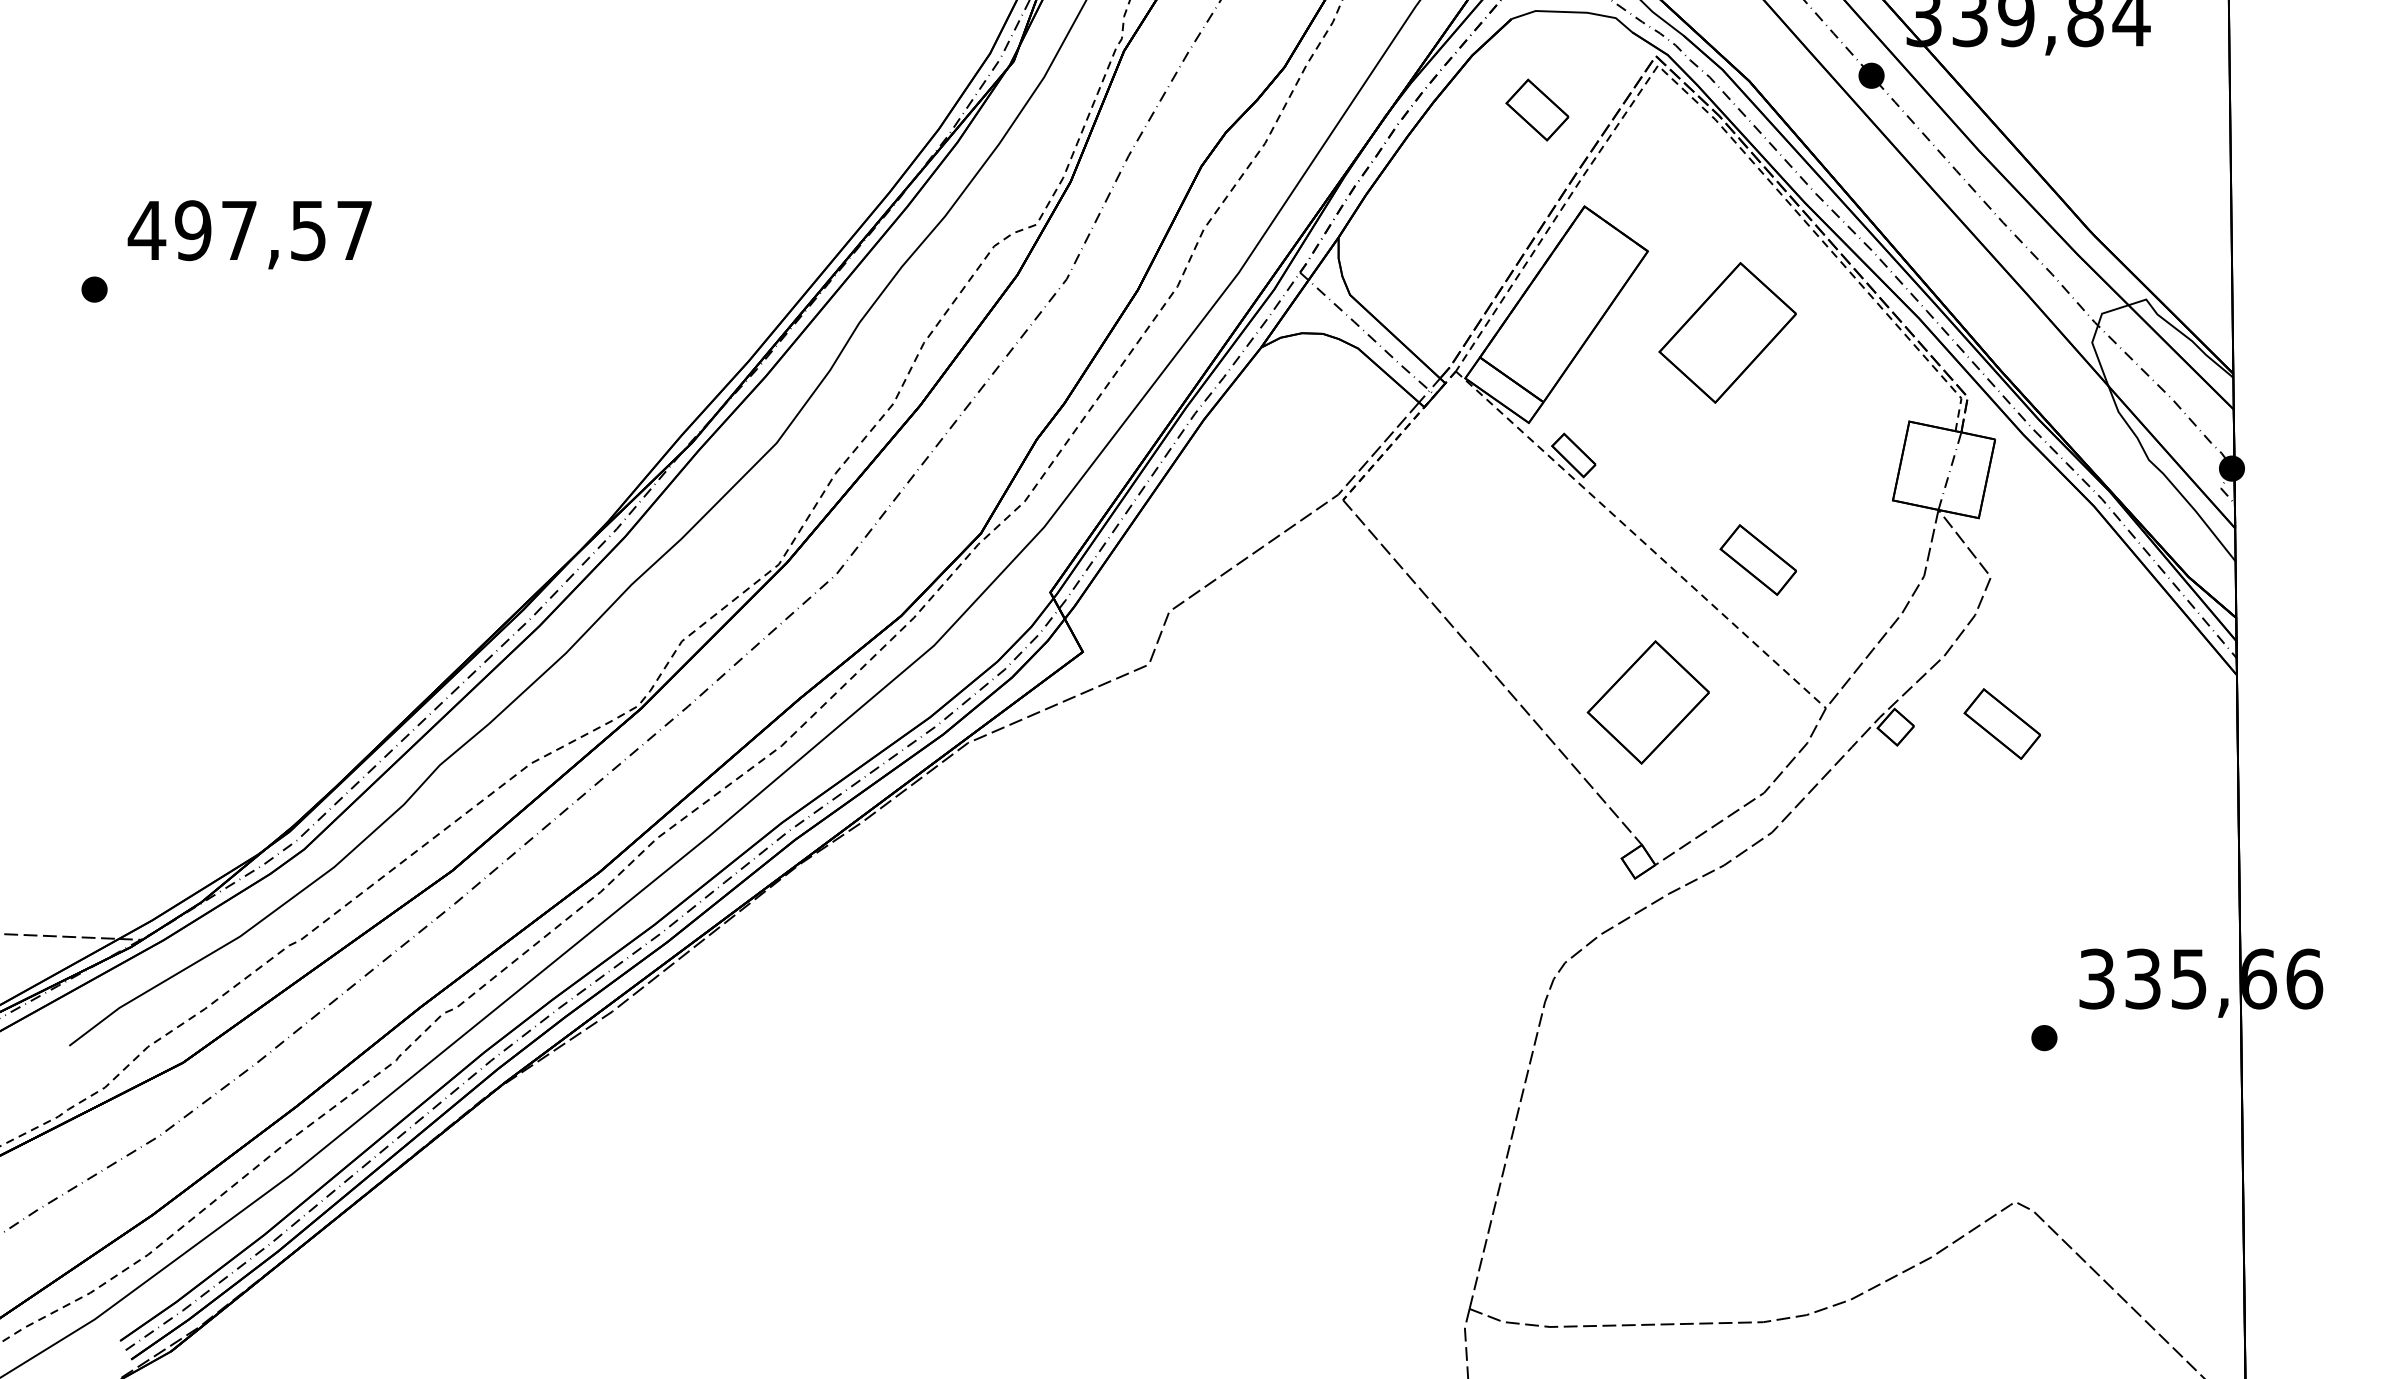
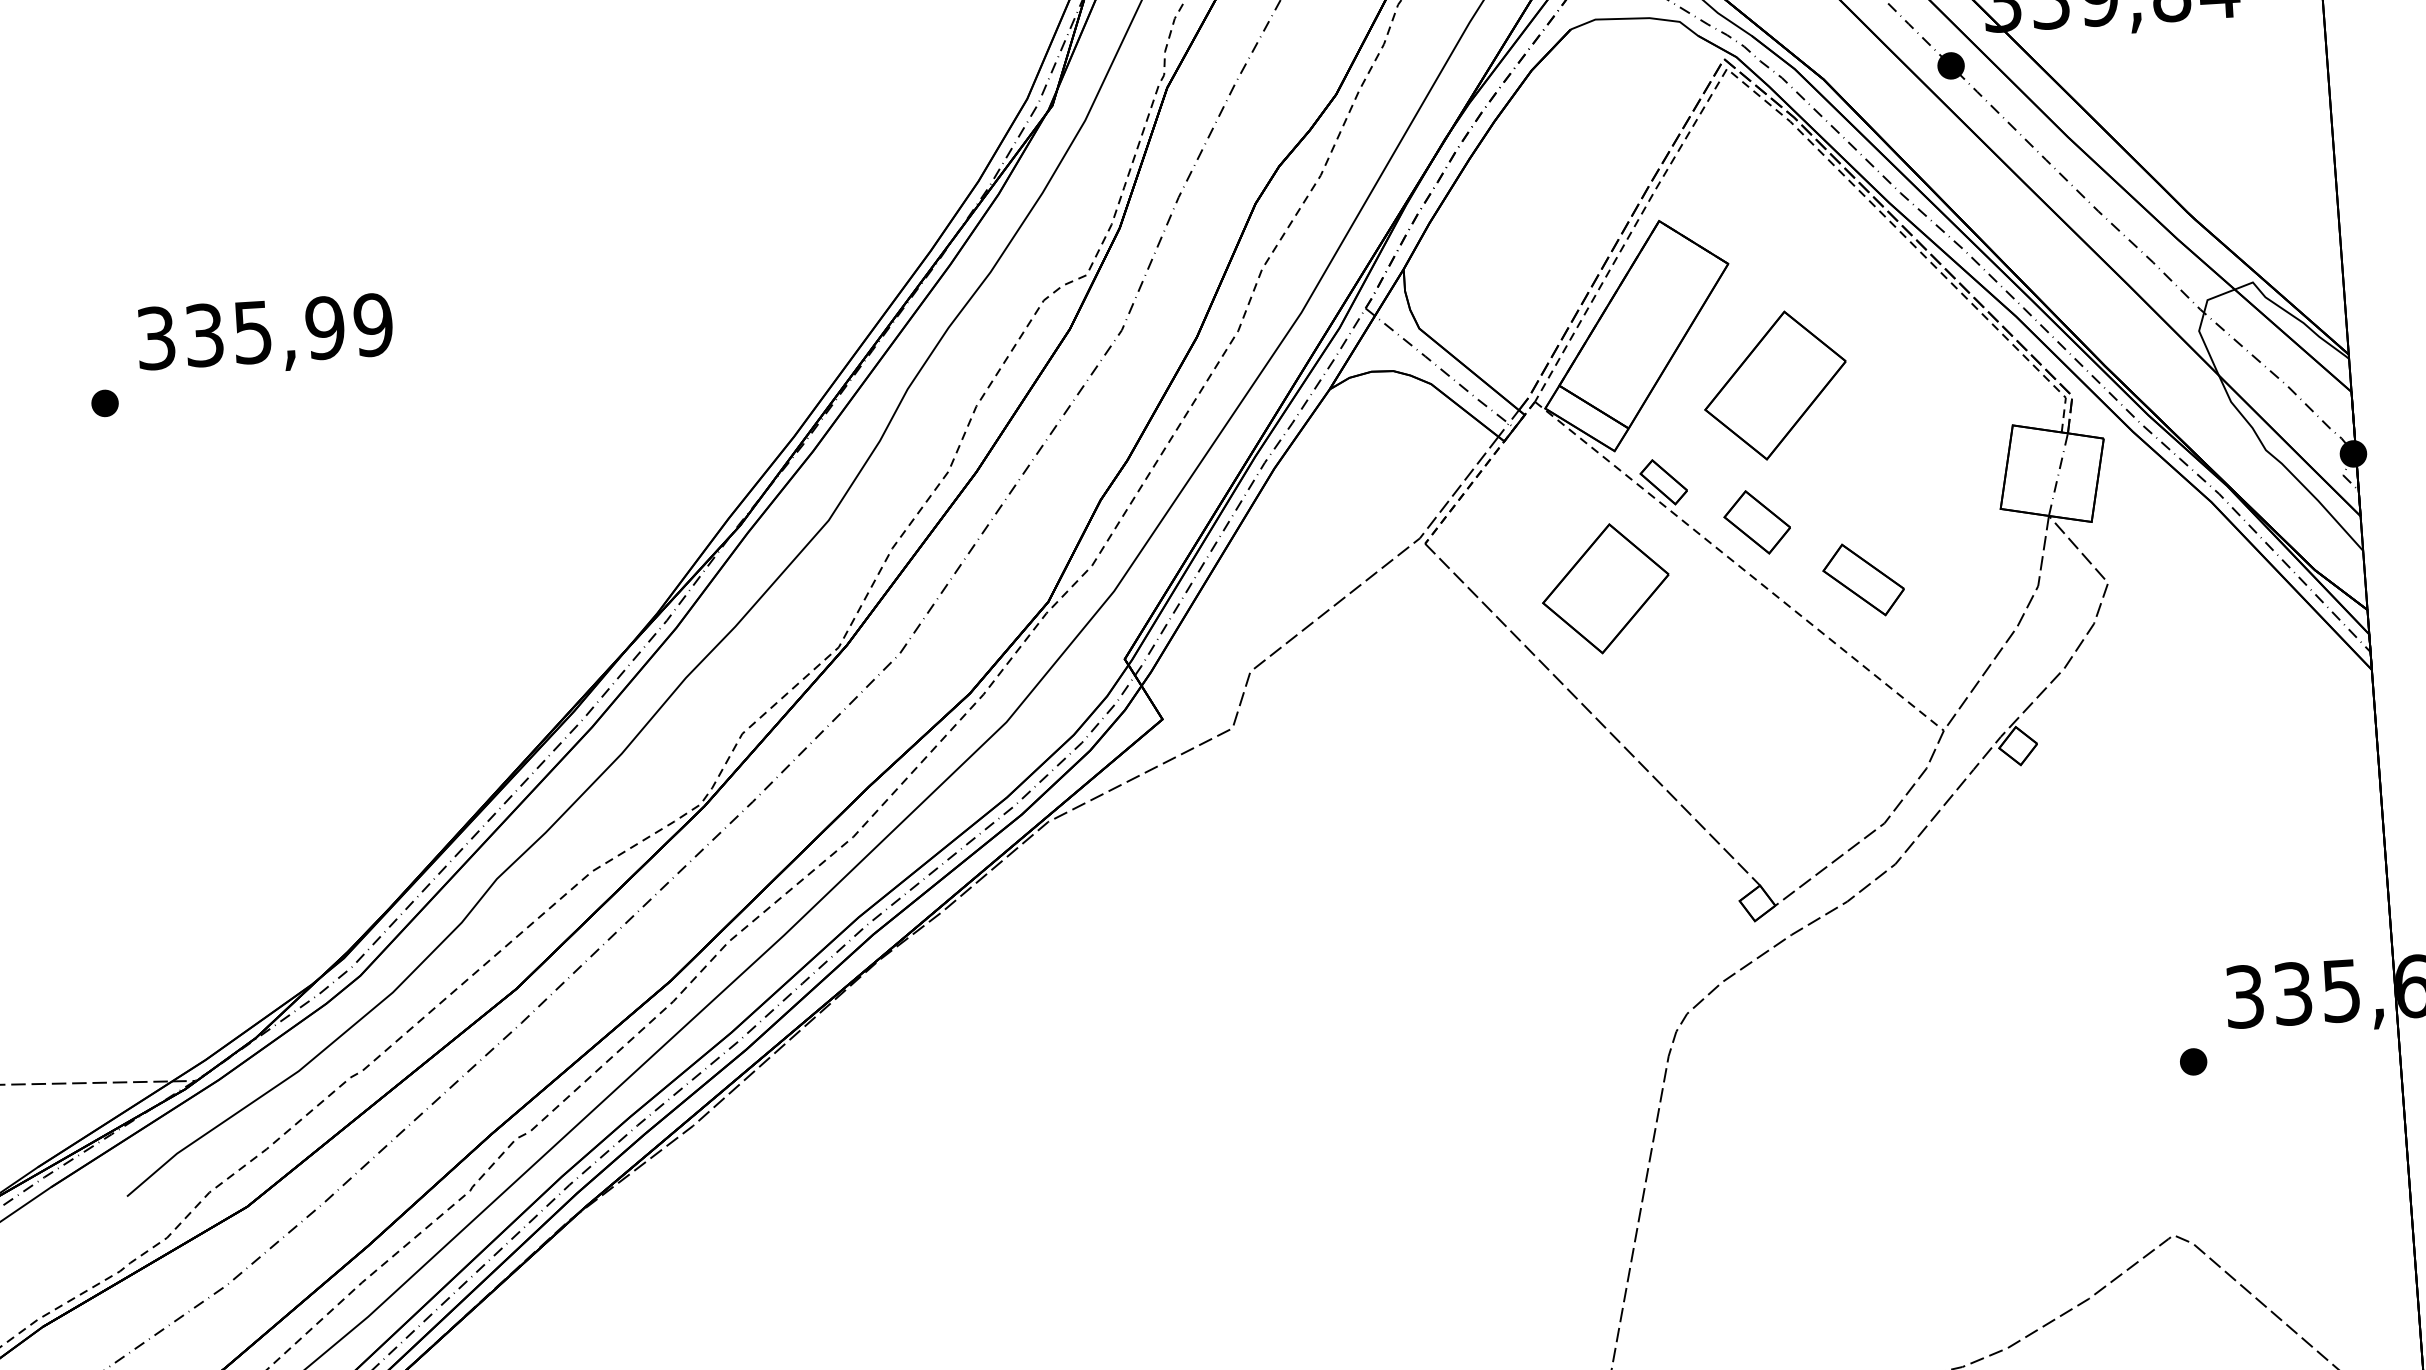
part: (1537, 109) -> (1757, 521), moved
text: (249, 230) -> (263, 331), 497,57 -> 335,99
part: (1727, 332) -> (1775, 385), moved
part: (1647, 702) -> (1604, 588), moved
part: (2001, 723) -> (2128, 735), removed

